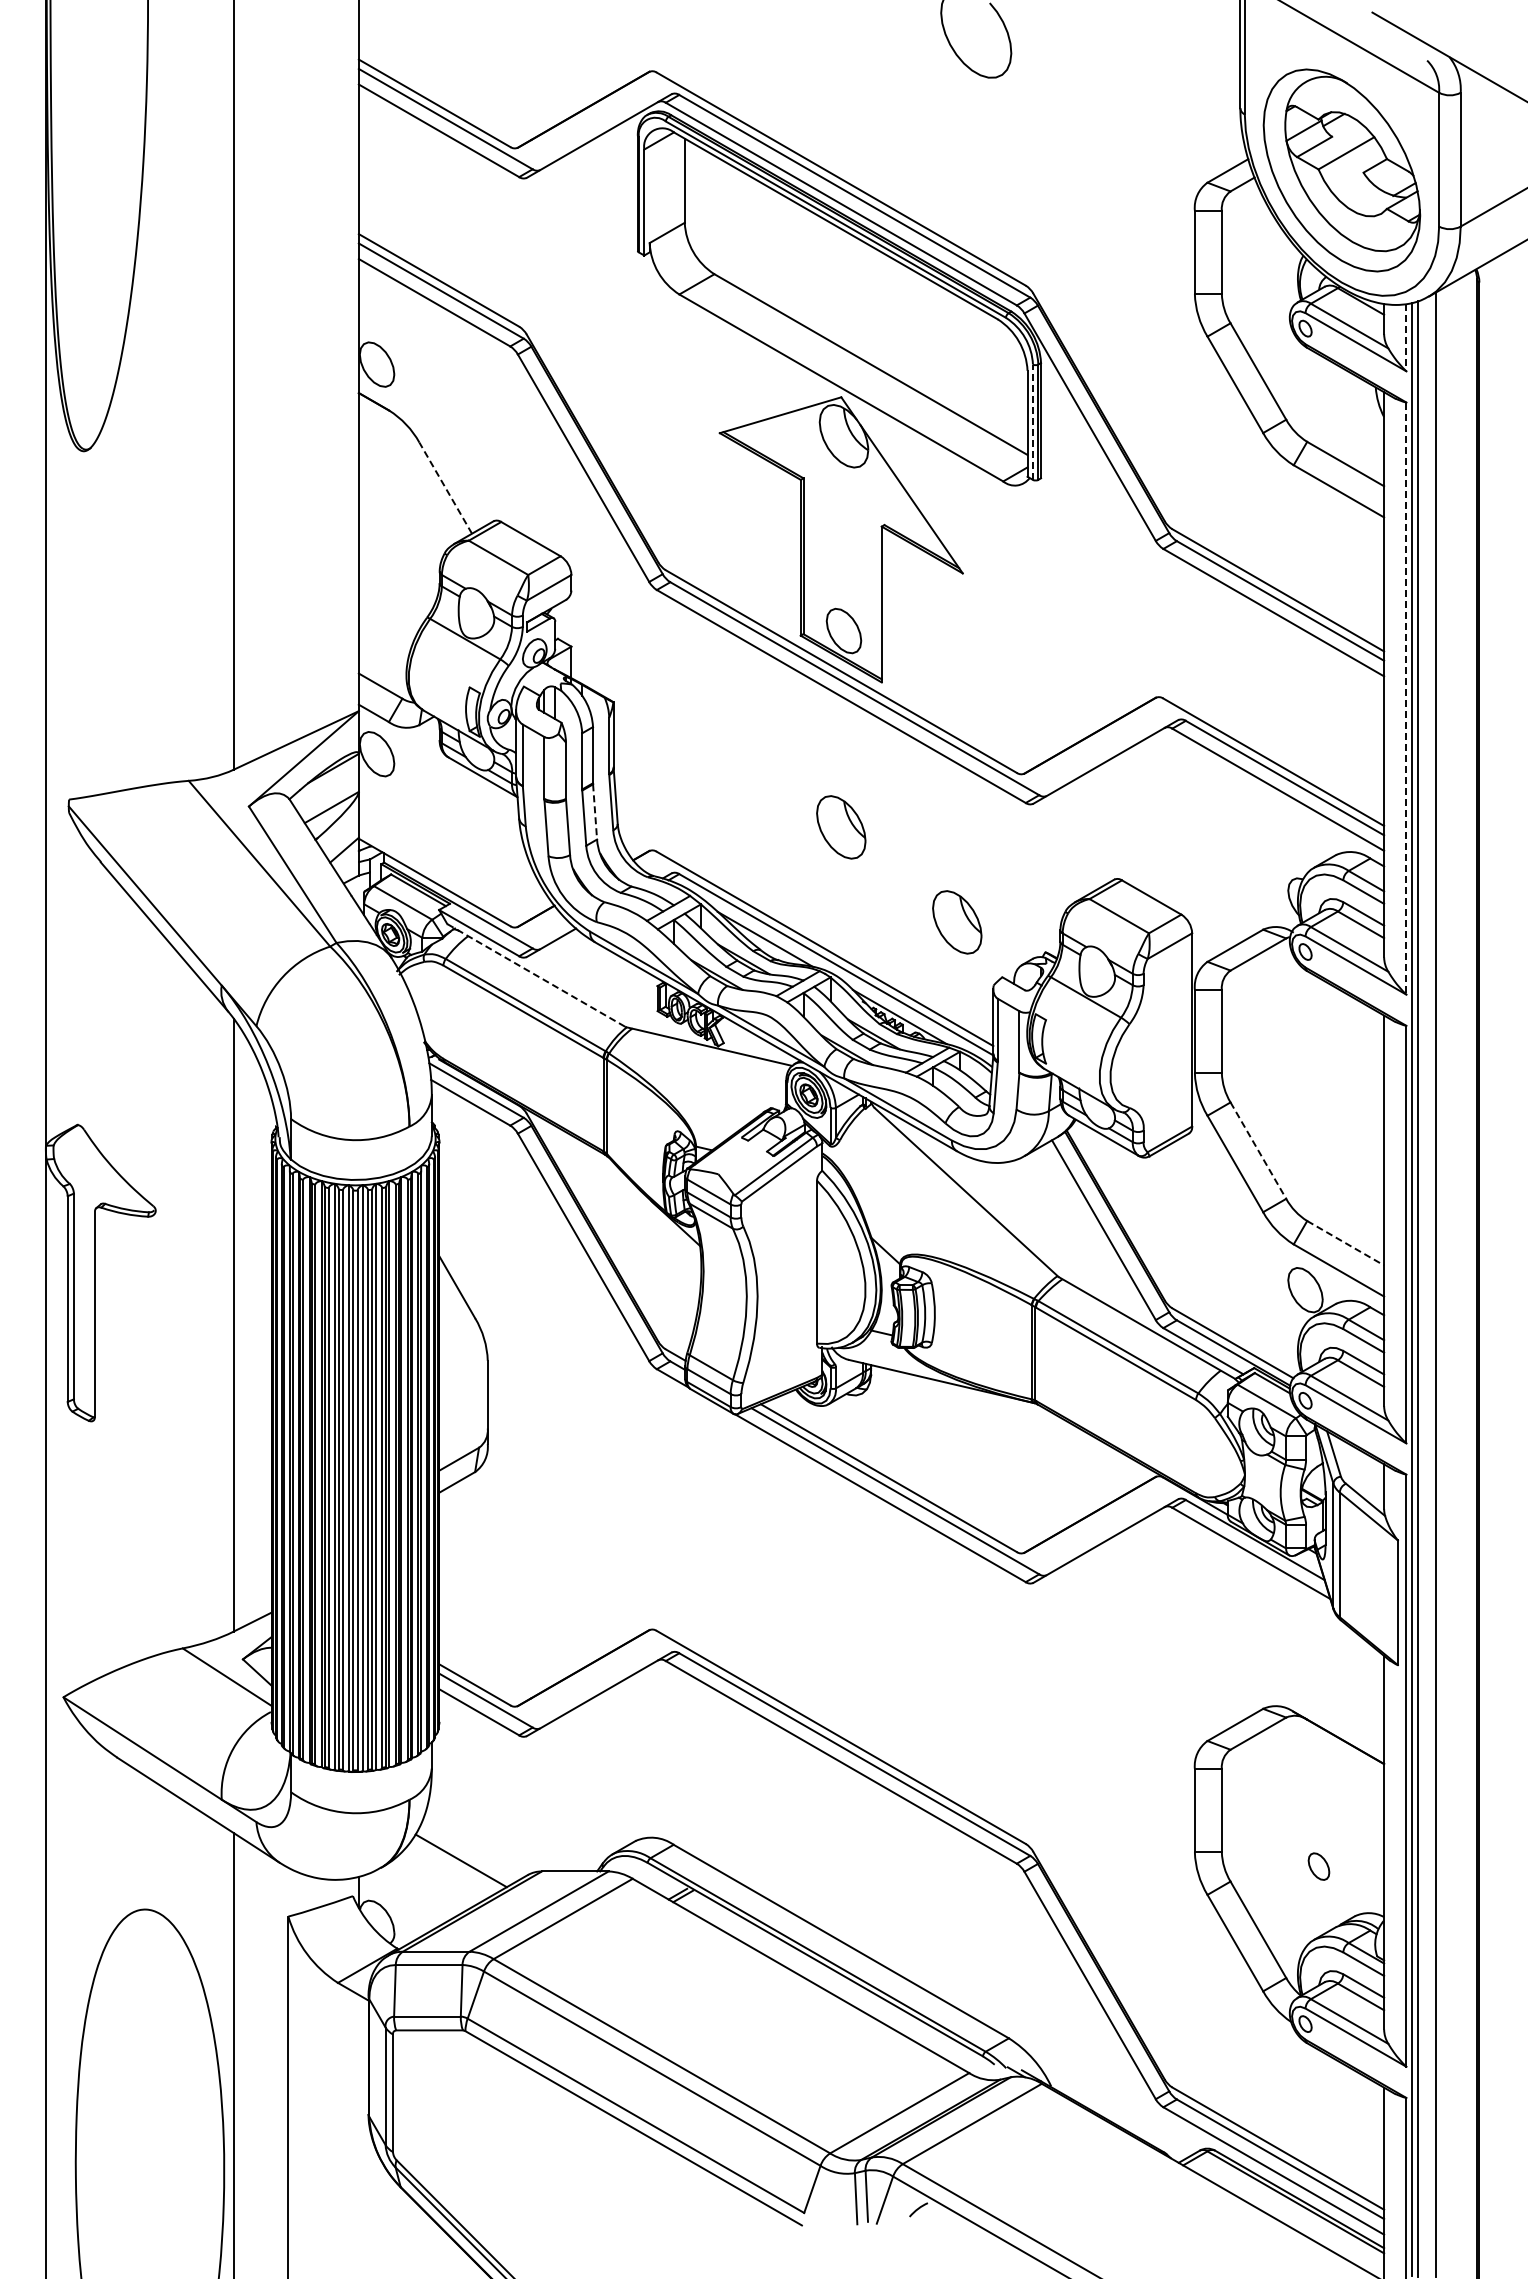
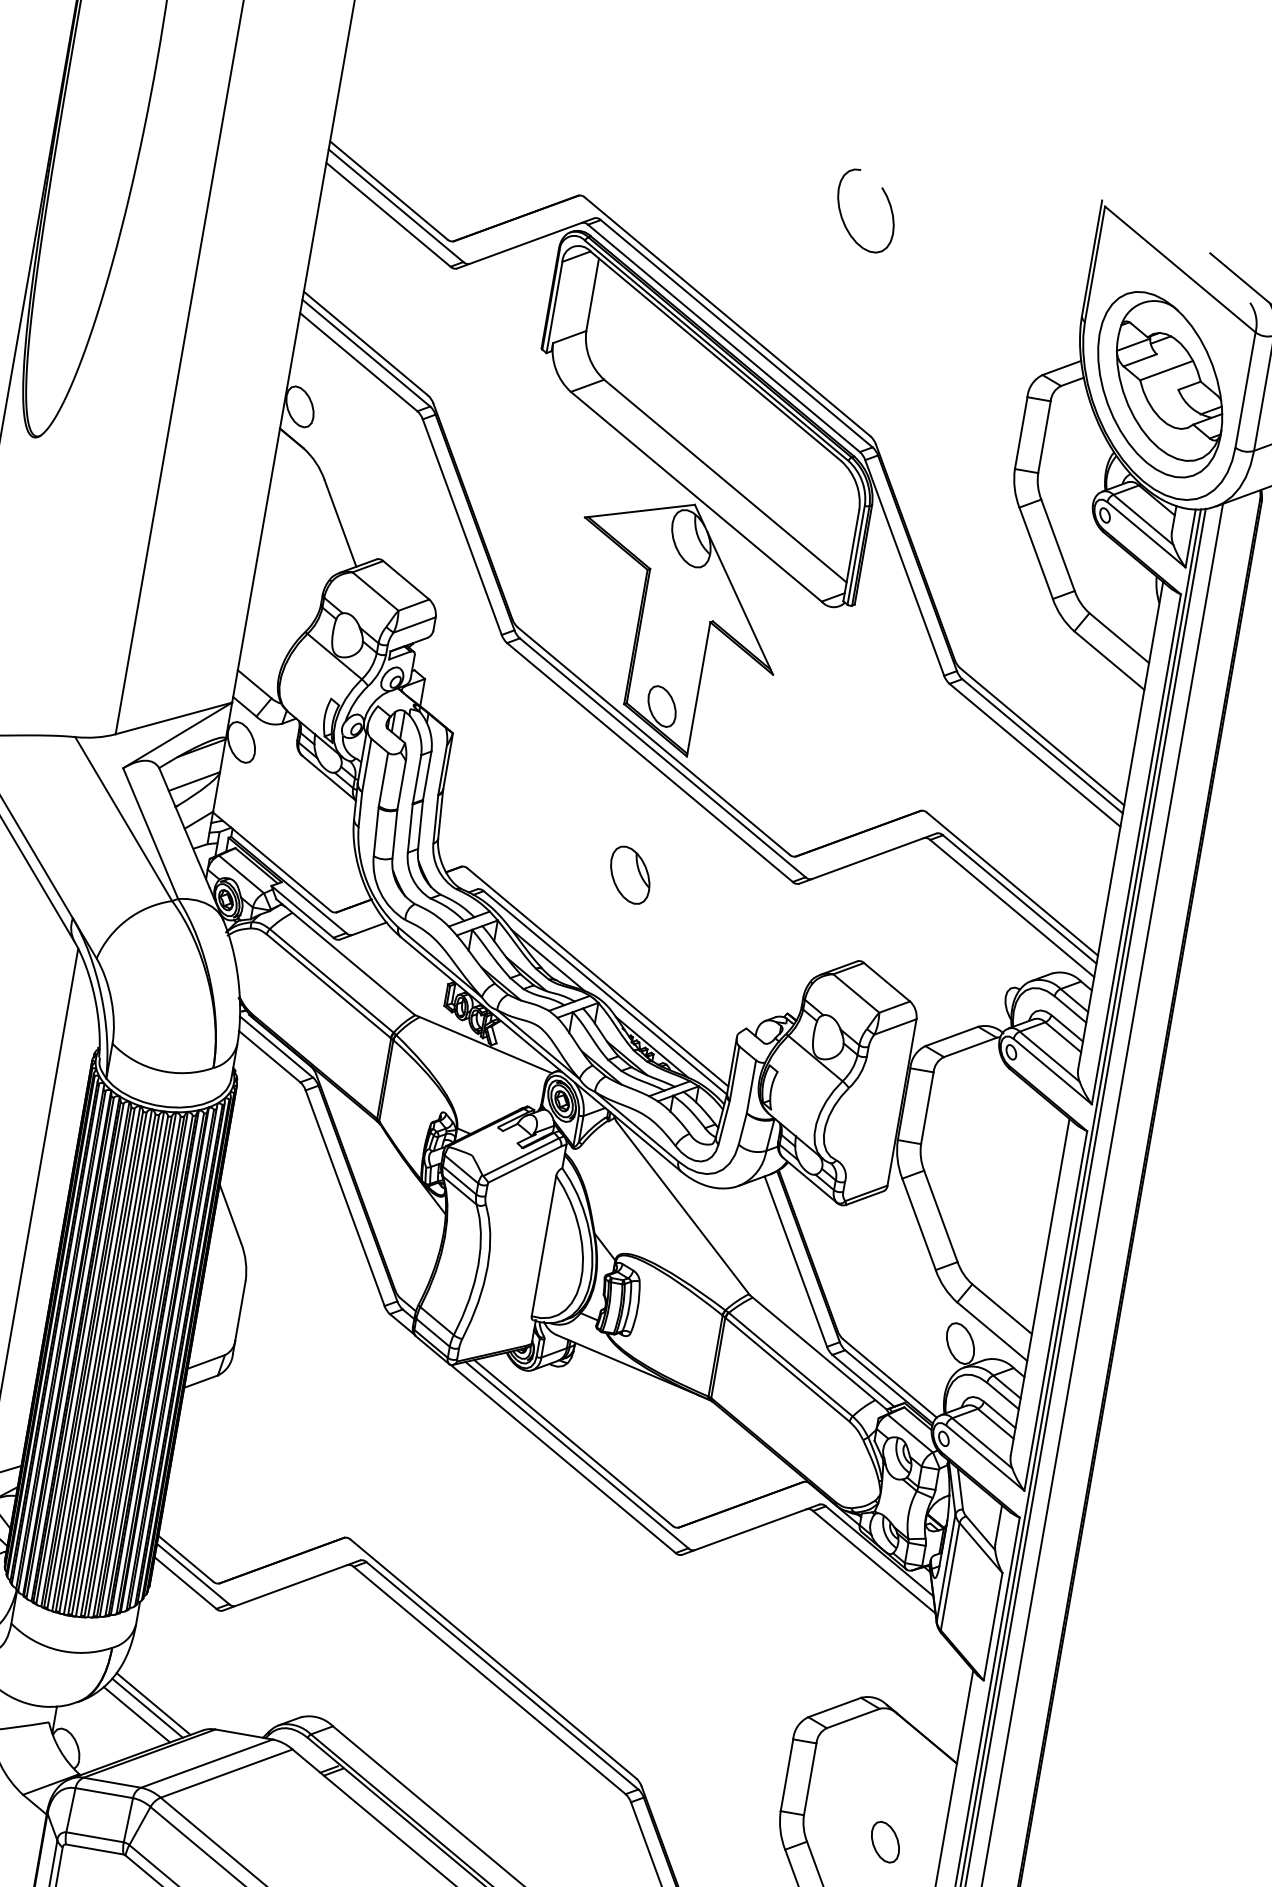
line: (1406, 337) -> (1190, 538), dashed -> solid
line: (1032, 422) -> (855, 555), dashed -> solid
line: (445, 488) -> (340, 523), dashed -> solid
line: (1406, 699) -> (1136, 850), dashed -> solid
line: (595, 811) -> (420, 824), dashed -> solid
part: (957, 922) -> (716, 974), removed
line: (536, 975) -> (345, 956), dashed -> solid
line: (1258, 1150) -> (941, 1216), dashed -> solid
line: (1346, 1243) -> (1002, 1309), dashed -> solid
line: (466, 1854) -> (153, 1703), added
part: (1318, 1866) -> (885, 1841), size x1.67
line: (450, 1869) -> (137, 1714), added

